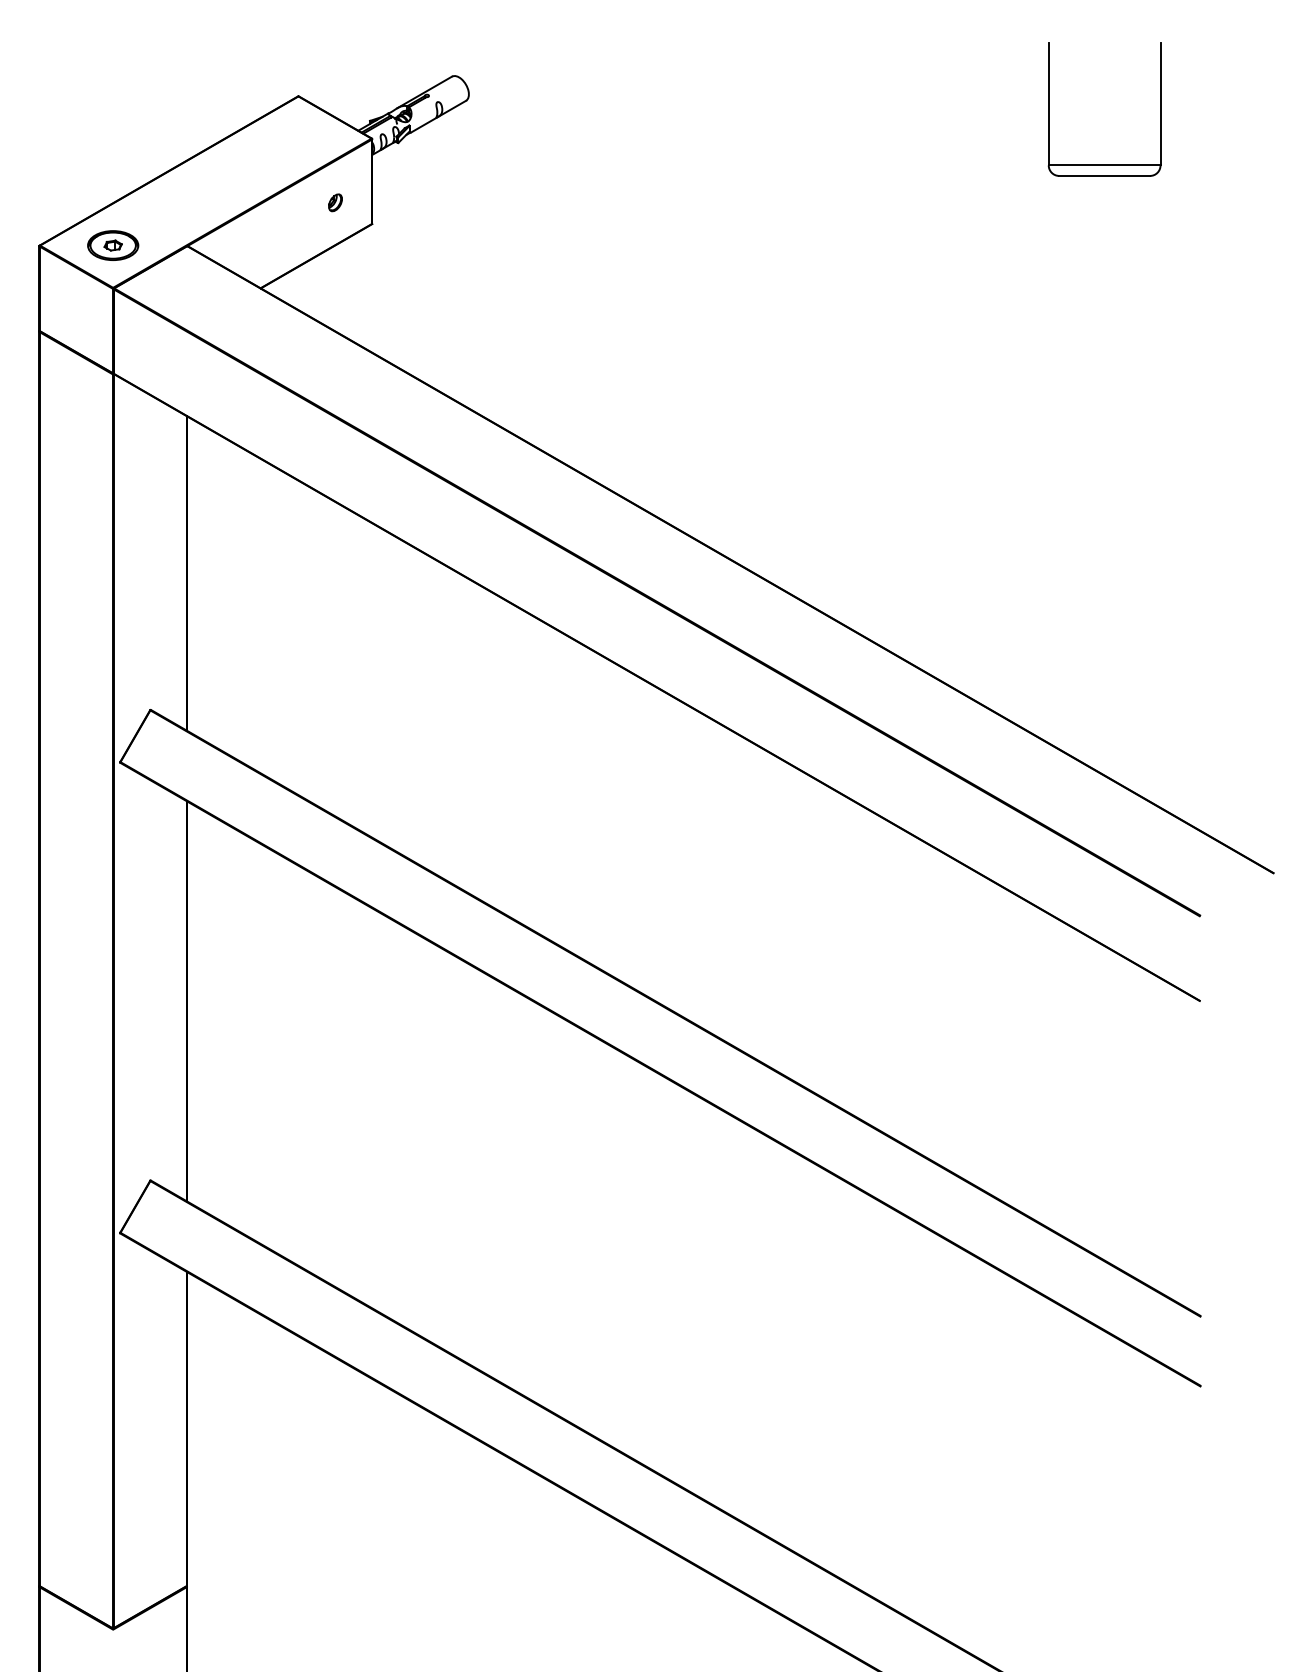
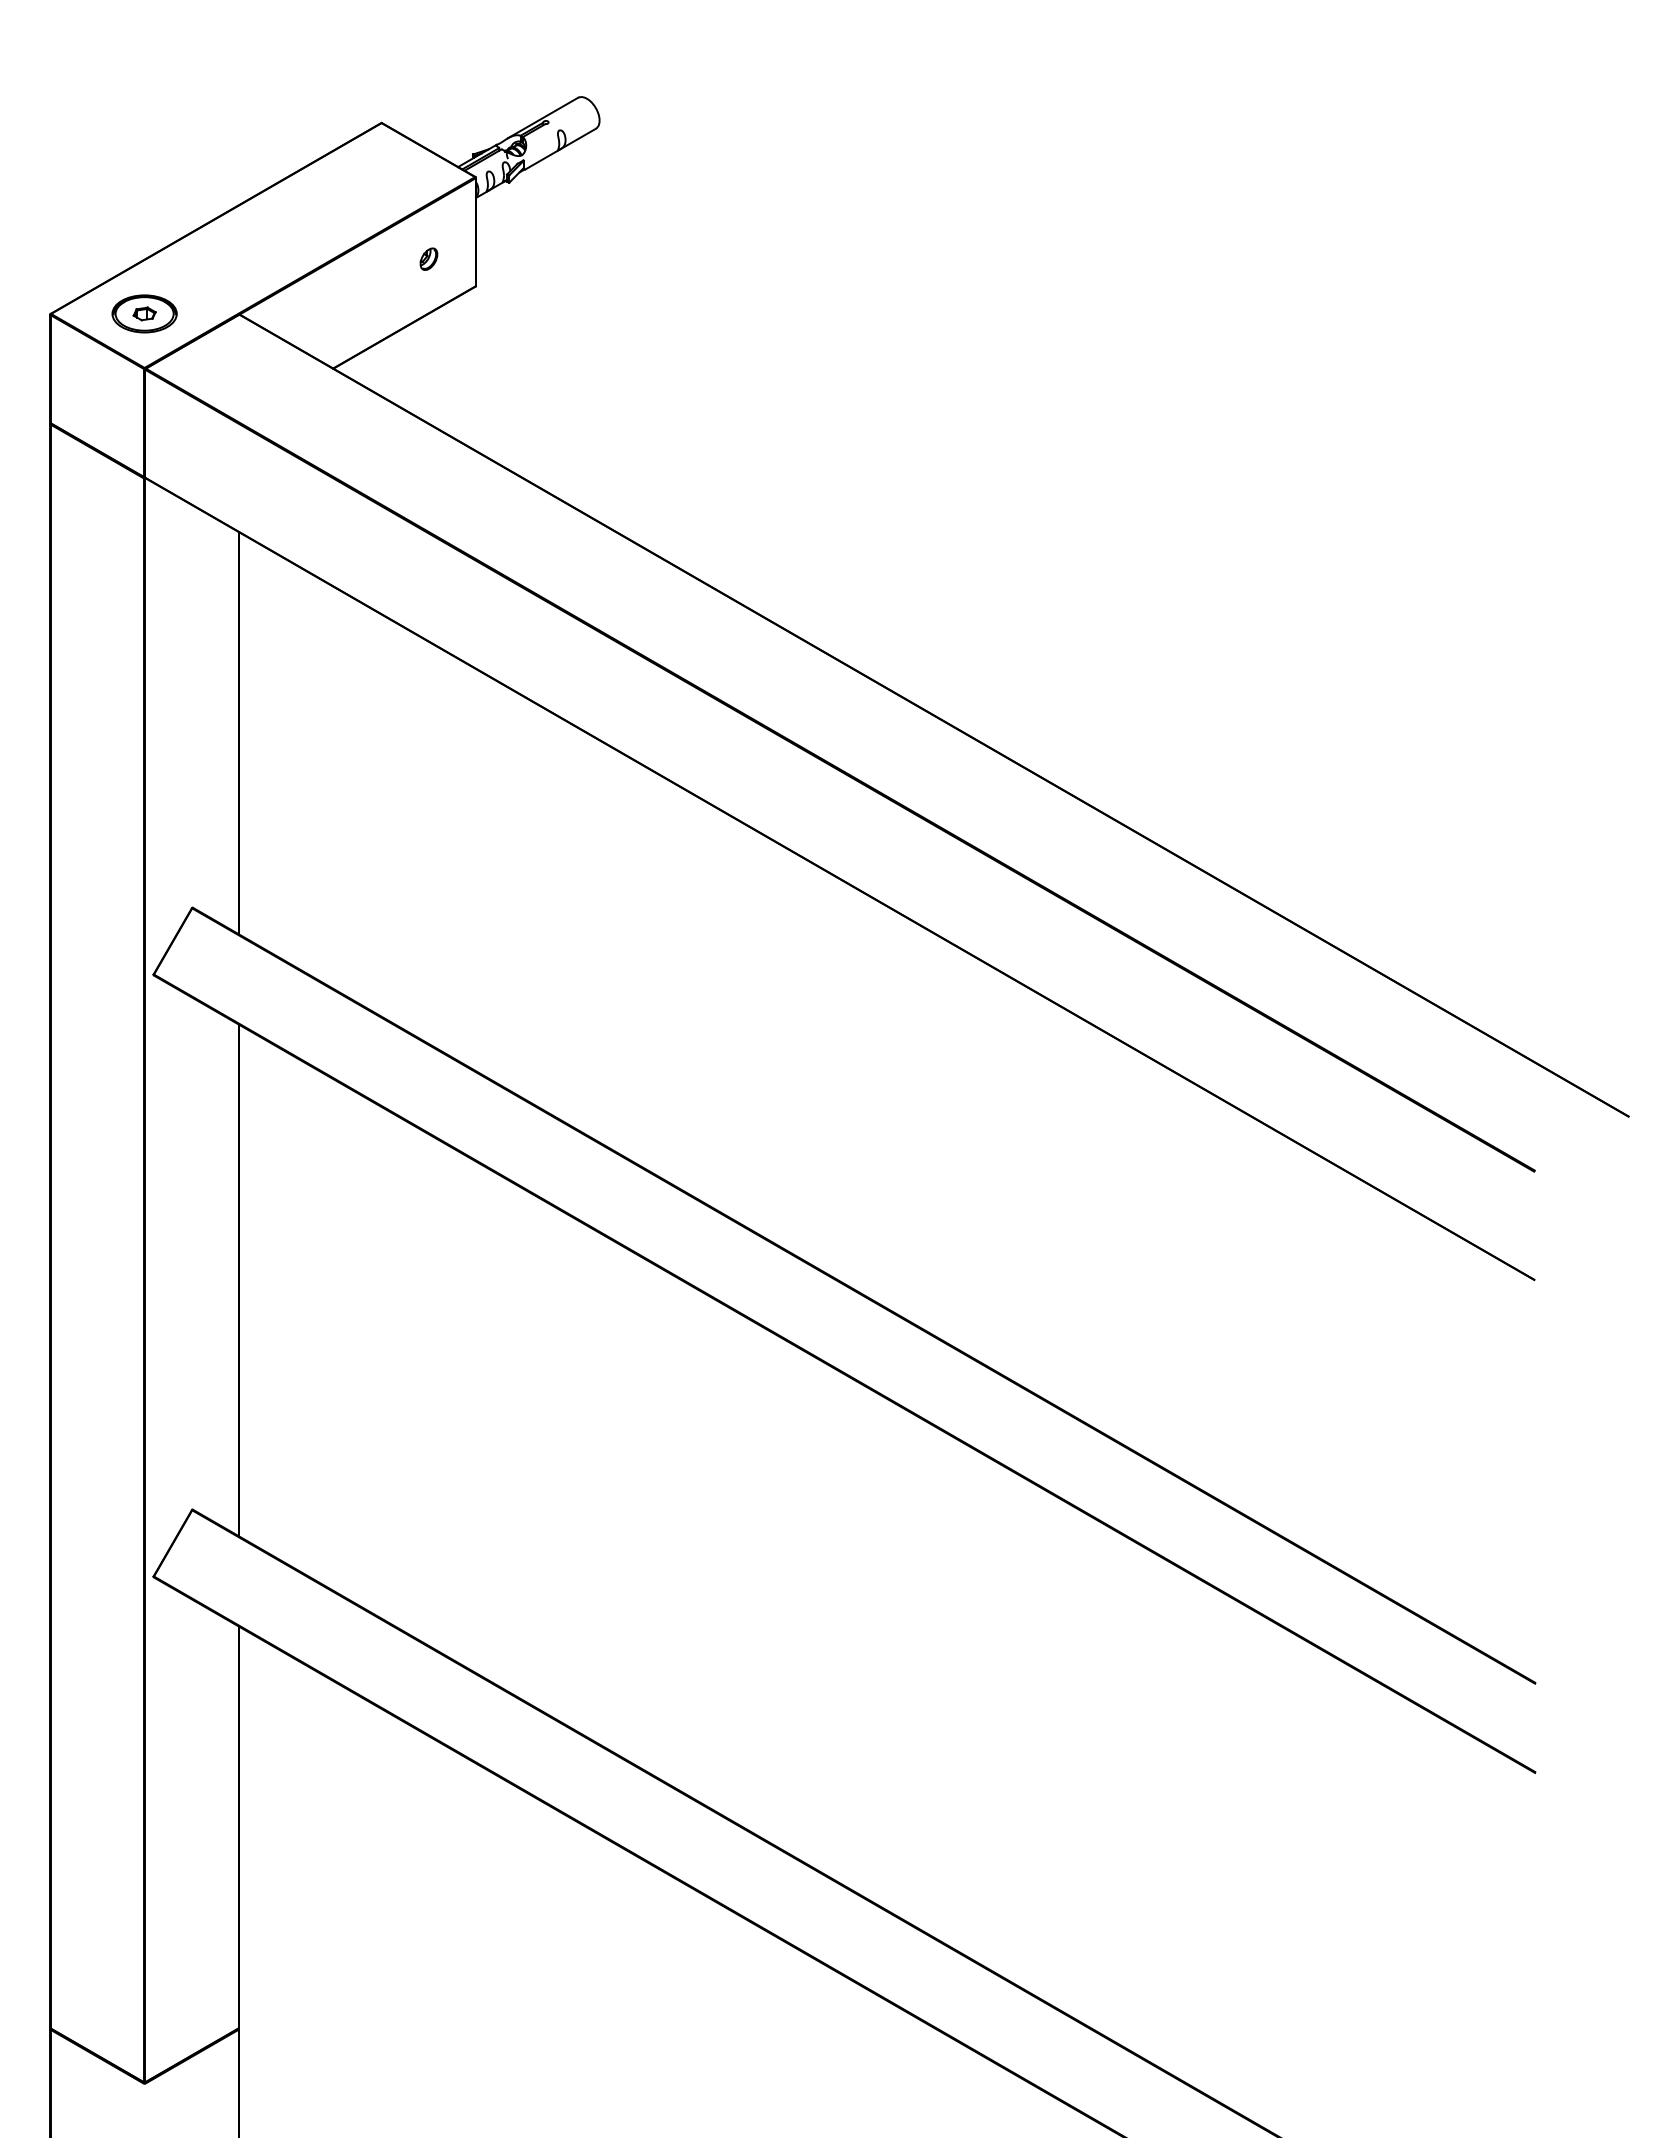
part: (1049, 109) -> (1341, 139), removed

